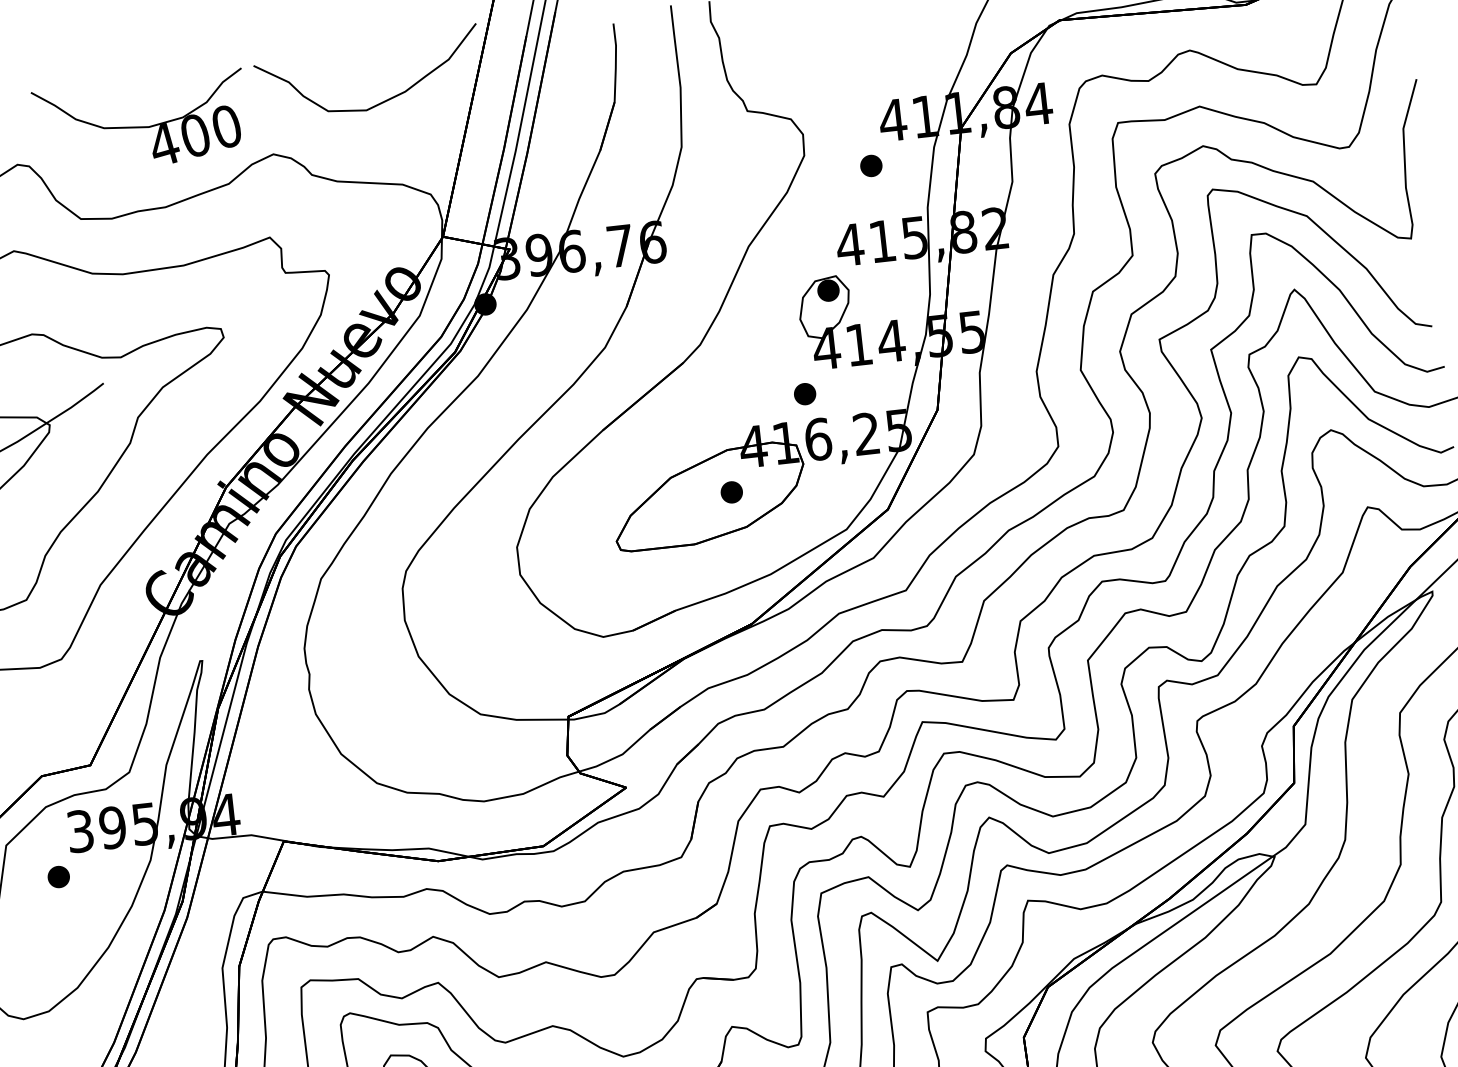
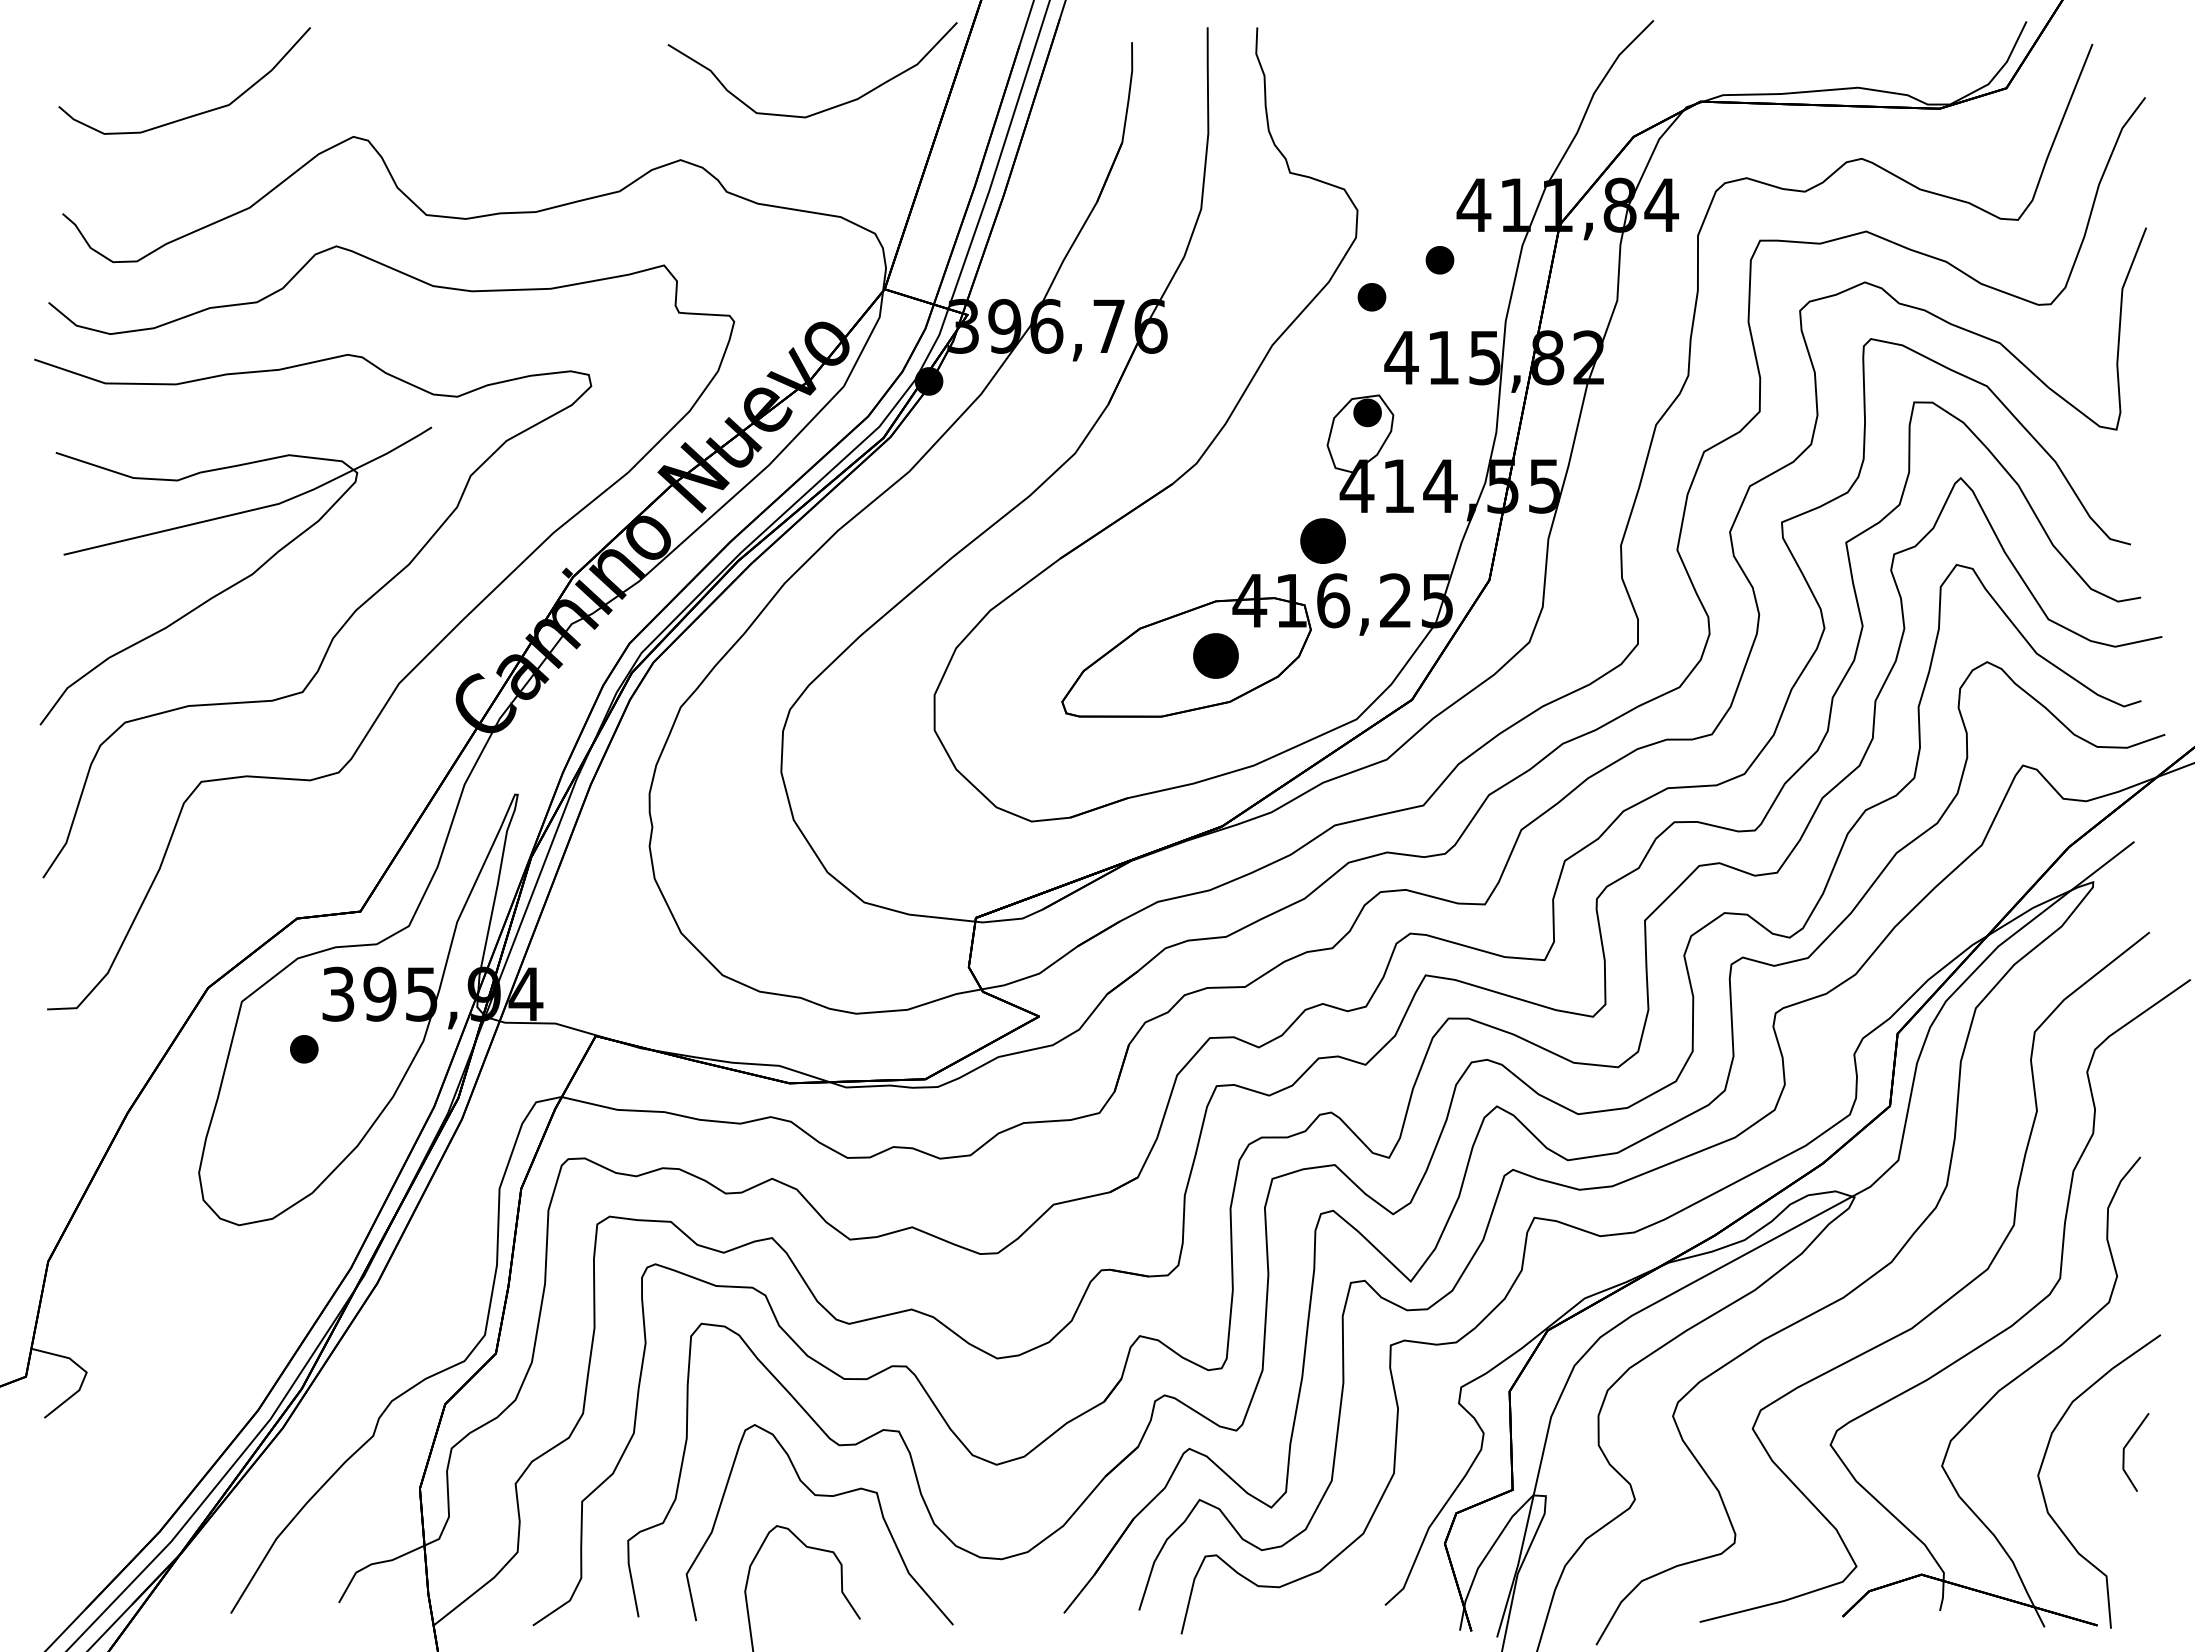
part: (140, 123) -> (516, 101), removed
part: (821, 200) -> (1371, 297), added
part: (804, 394) -> (1322, 541), size x1.6
part: (731, 492) -> (1215, 655), size x1.6

